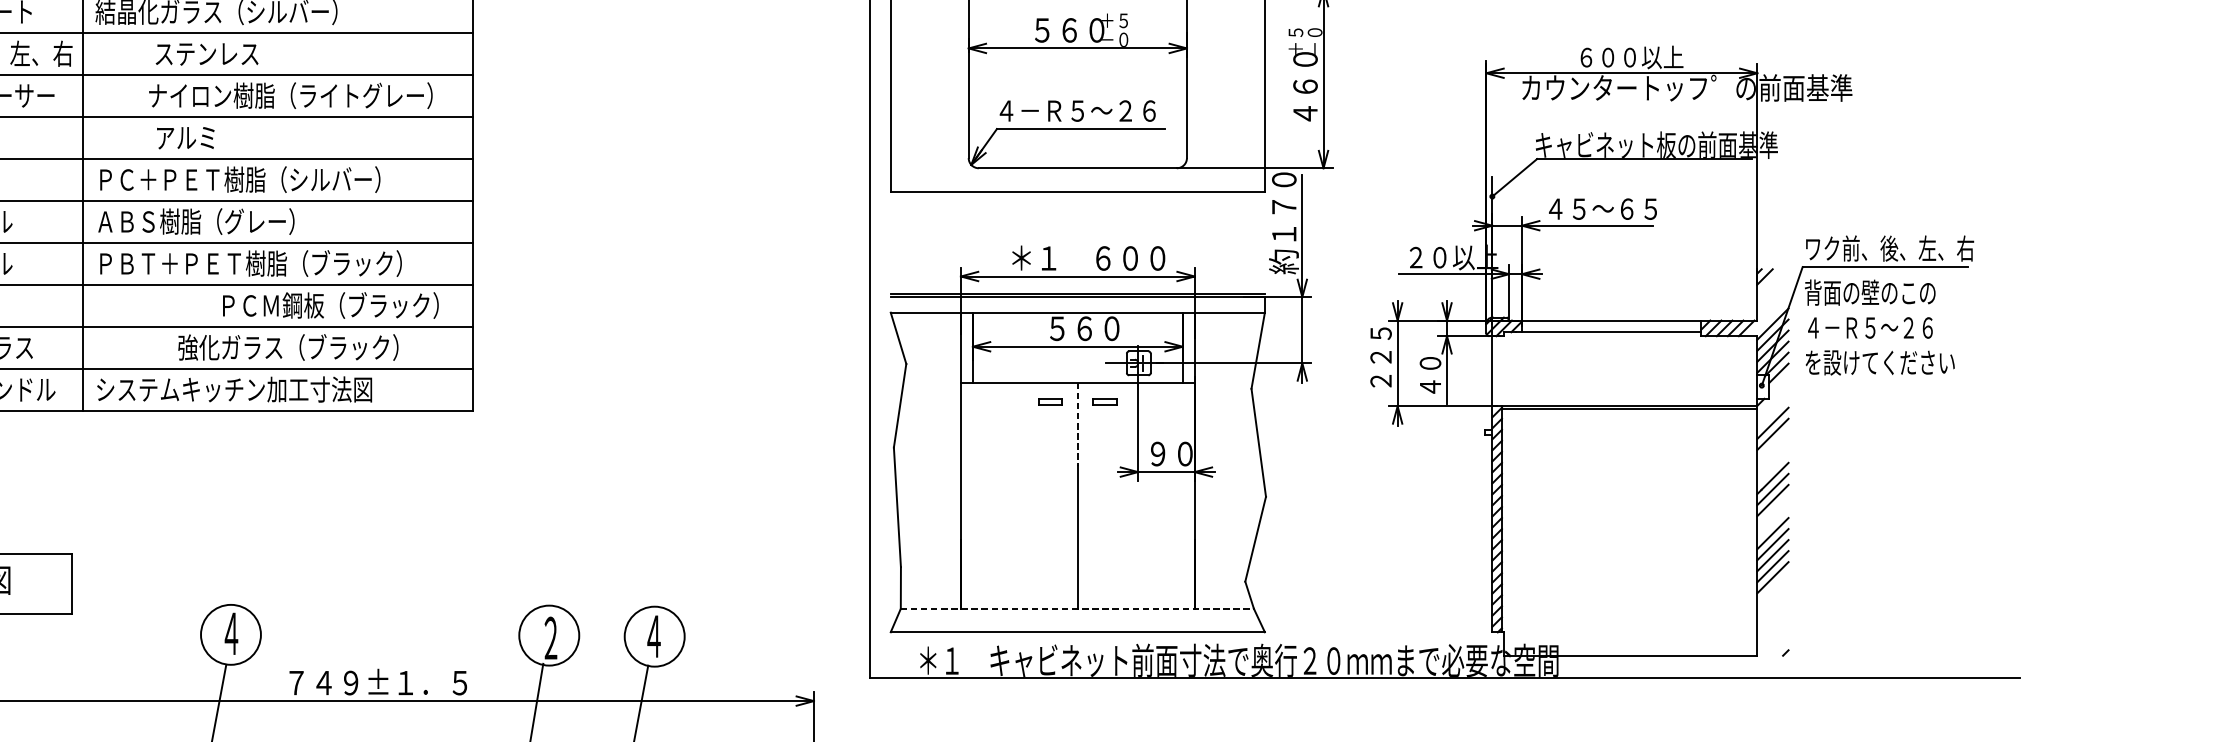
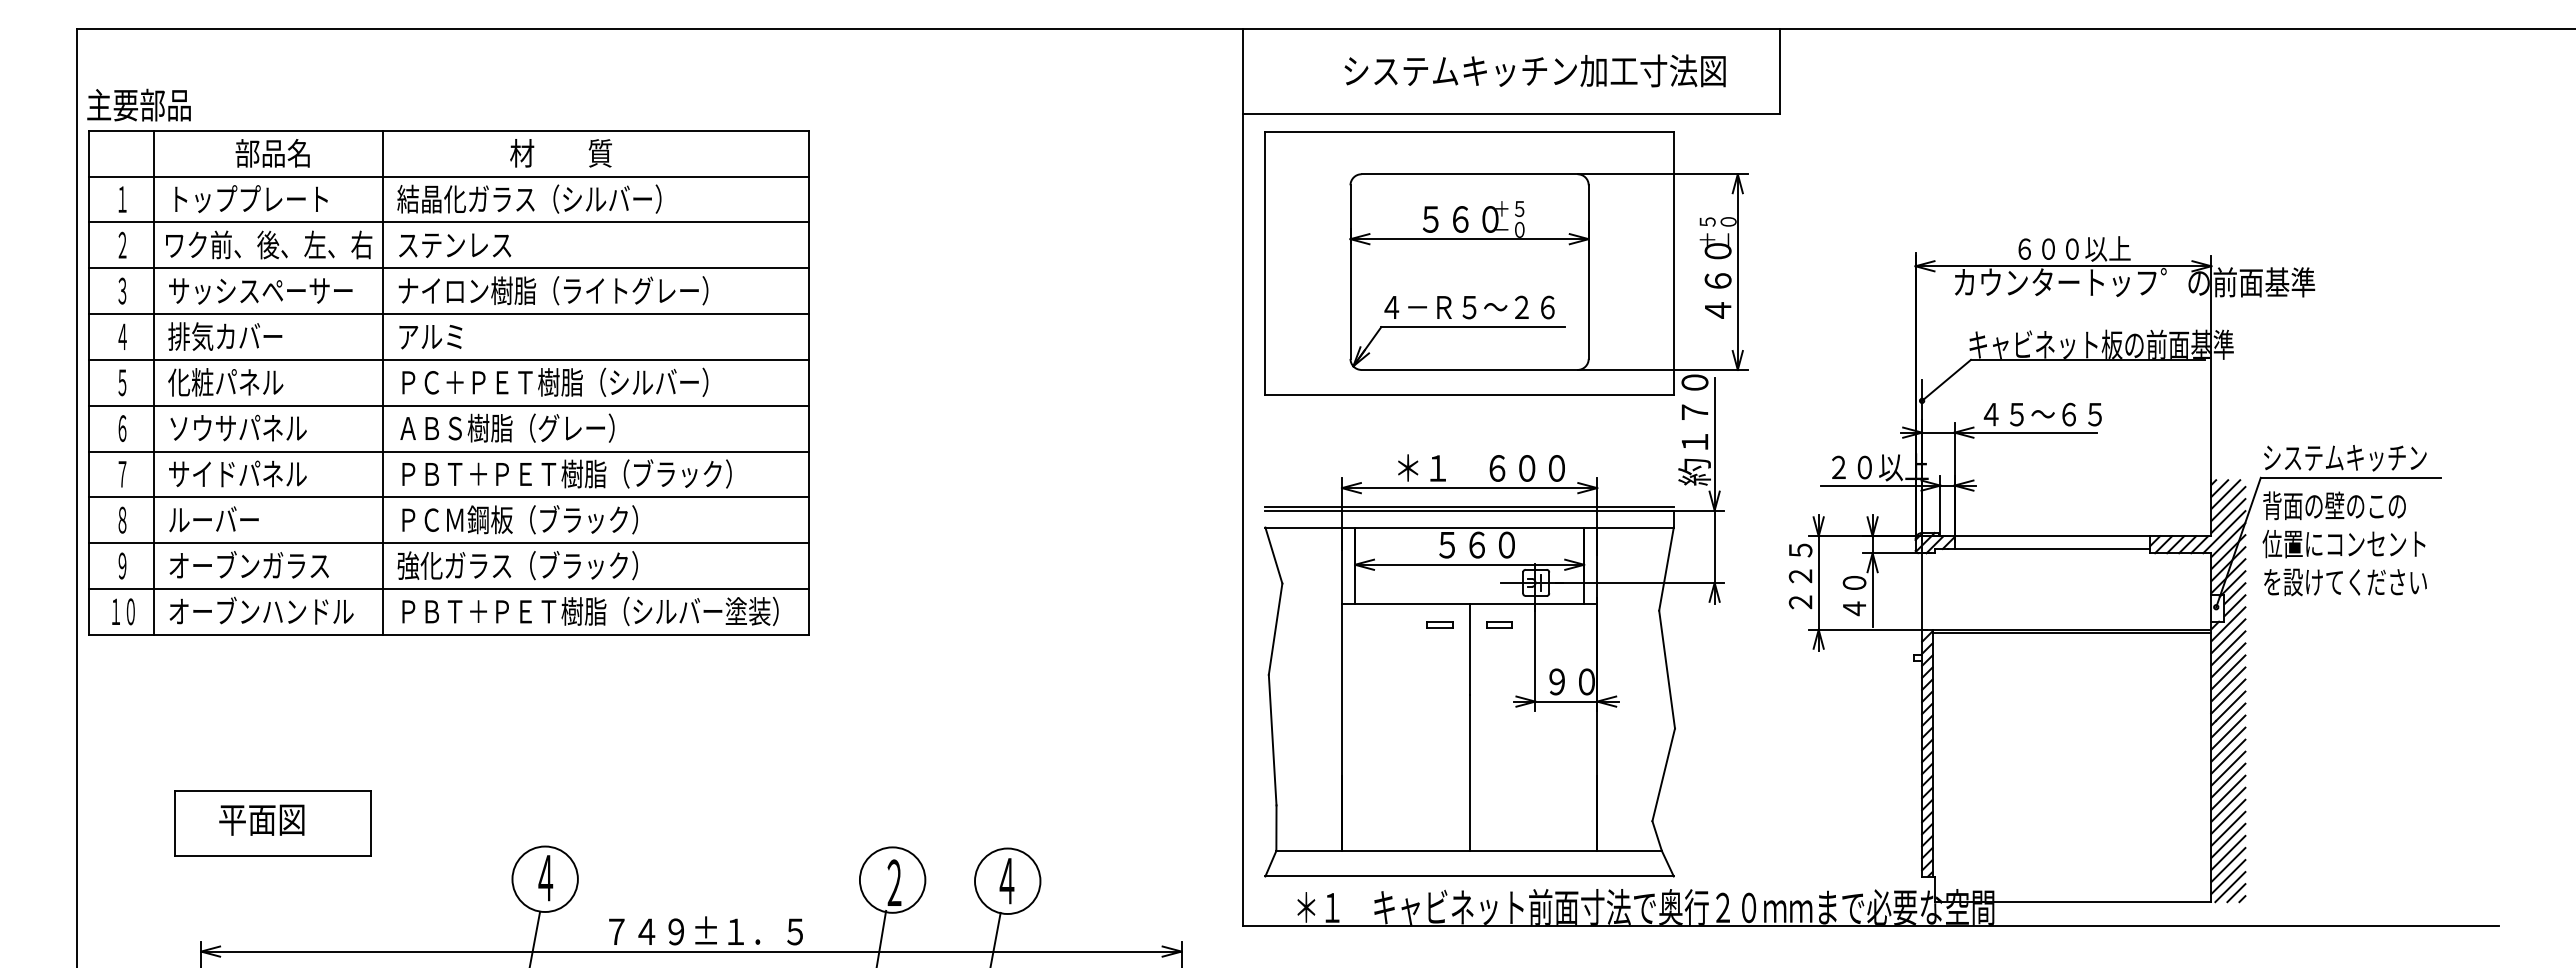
text: (207, 54) -> (455, 245), moved
text: (290, 95) -> (553, 290), moved
text: (185, 138) -> (430, 337), moved
text: (1889, 248) -> (2355, 457), ワク前、後、左、右 -> システムキッチン
line: (1770, 282) -> (2225, 494), added
line: (1773, 291) -> (2228, 504), added
line: (1773, 302) -> (2228, 516), added
text: (330, 305) -> (519, 519), moved
line: (1769, 317) -> (2224, 532), added
text: (1878, 328) -> (2343, 544), ４－Ｒ５～２６ -> 位置にコンセント
text: (288, 347) -> (517, 565), moved
line: (1778, 384) -> (2234, 605), added
text: (270, 389) -> (588, 611), システムキッチン加工寸法図 -> ＰＢＴ＋ＰＥＴ樹脂（シルバー塗装）
line: (1773, 401) -> (2228, 624), added
line: (1773, 412) -> (2228, 636), added
line: (1077, 424) -> (1469, 649), dashed -> solid
line: (1773, 445) -> (2228, 672), added
line: (1773, 455) -> (2228, 683), added
line: (1773, 467) -> (2228, 696), added
line: (1773, 511) -> (2228, 744), added
line: (1773, 522) -> (2228, 756), added
line: (1773, 588) -> (2228, 828), added
line: (1773, 599) -> (2228, 840), added
line: (1077, 608) -> (1469, 850), dashed -> solid
line: (1773, 610) -> (2228, 852), added
line: (1773, 621) -> (2228, 864), added
line: (1773, 633) -> (2228, 877), added
line: (1774, 642) -> (2230, 887), added
line: (1780, 647) -> (2236, 893), added

